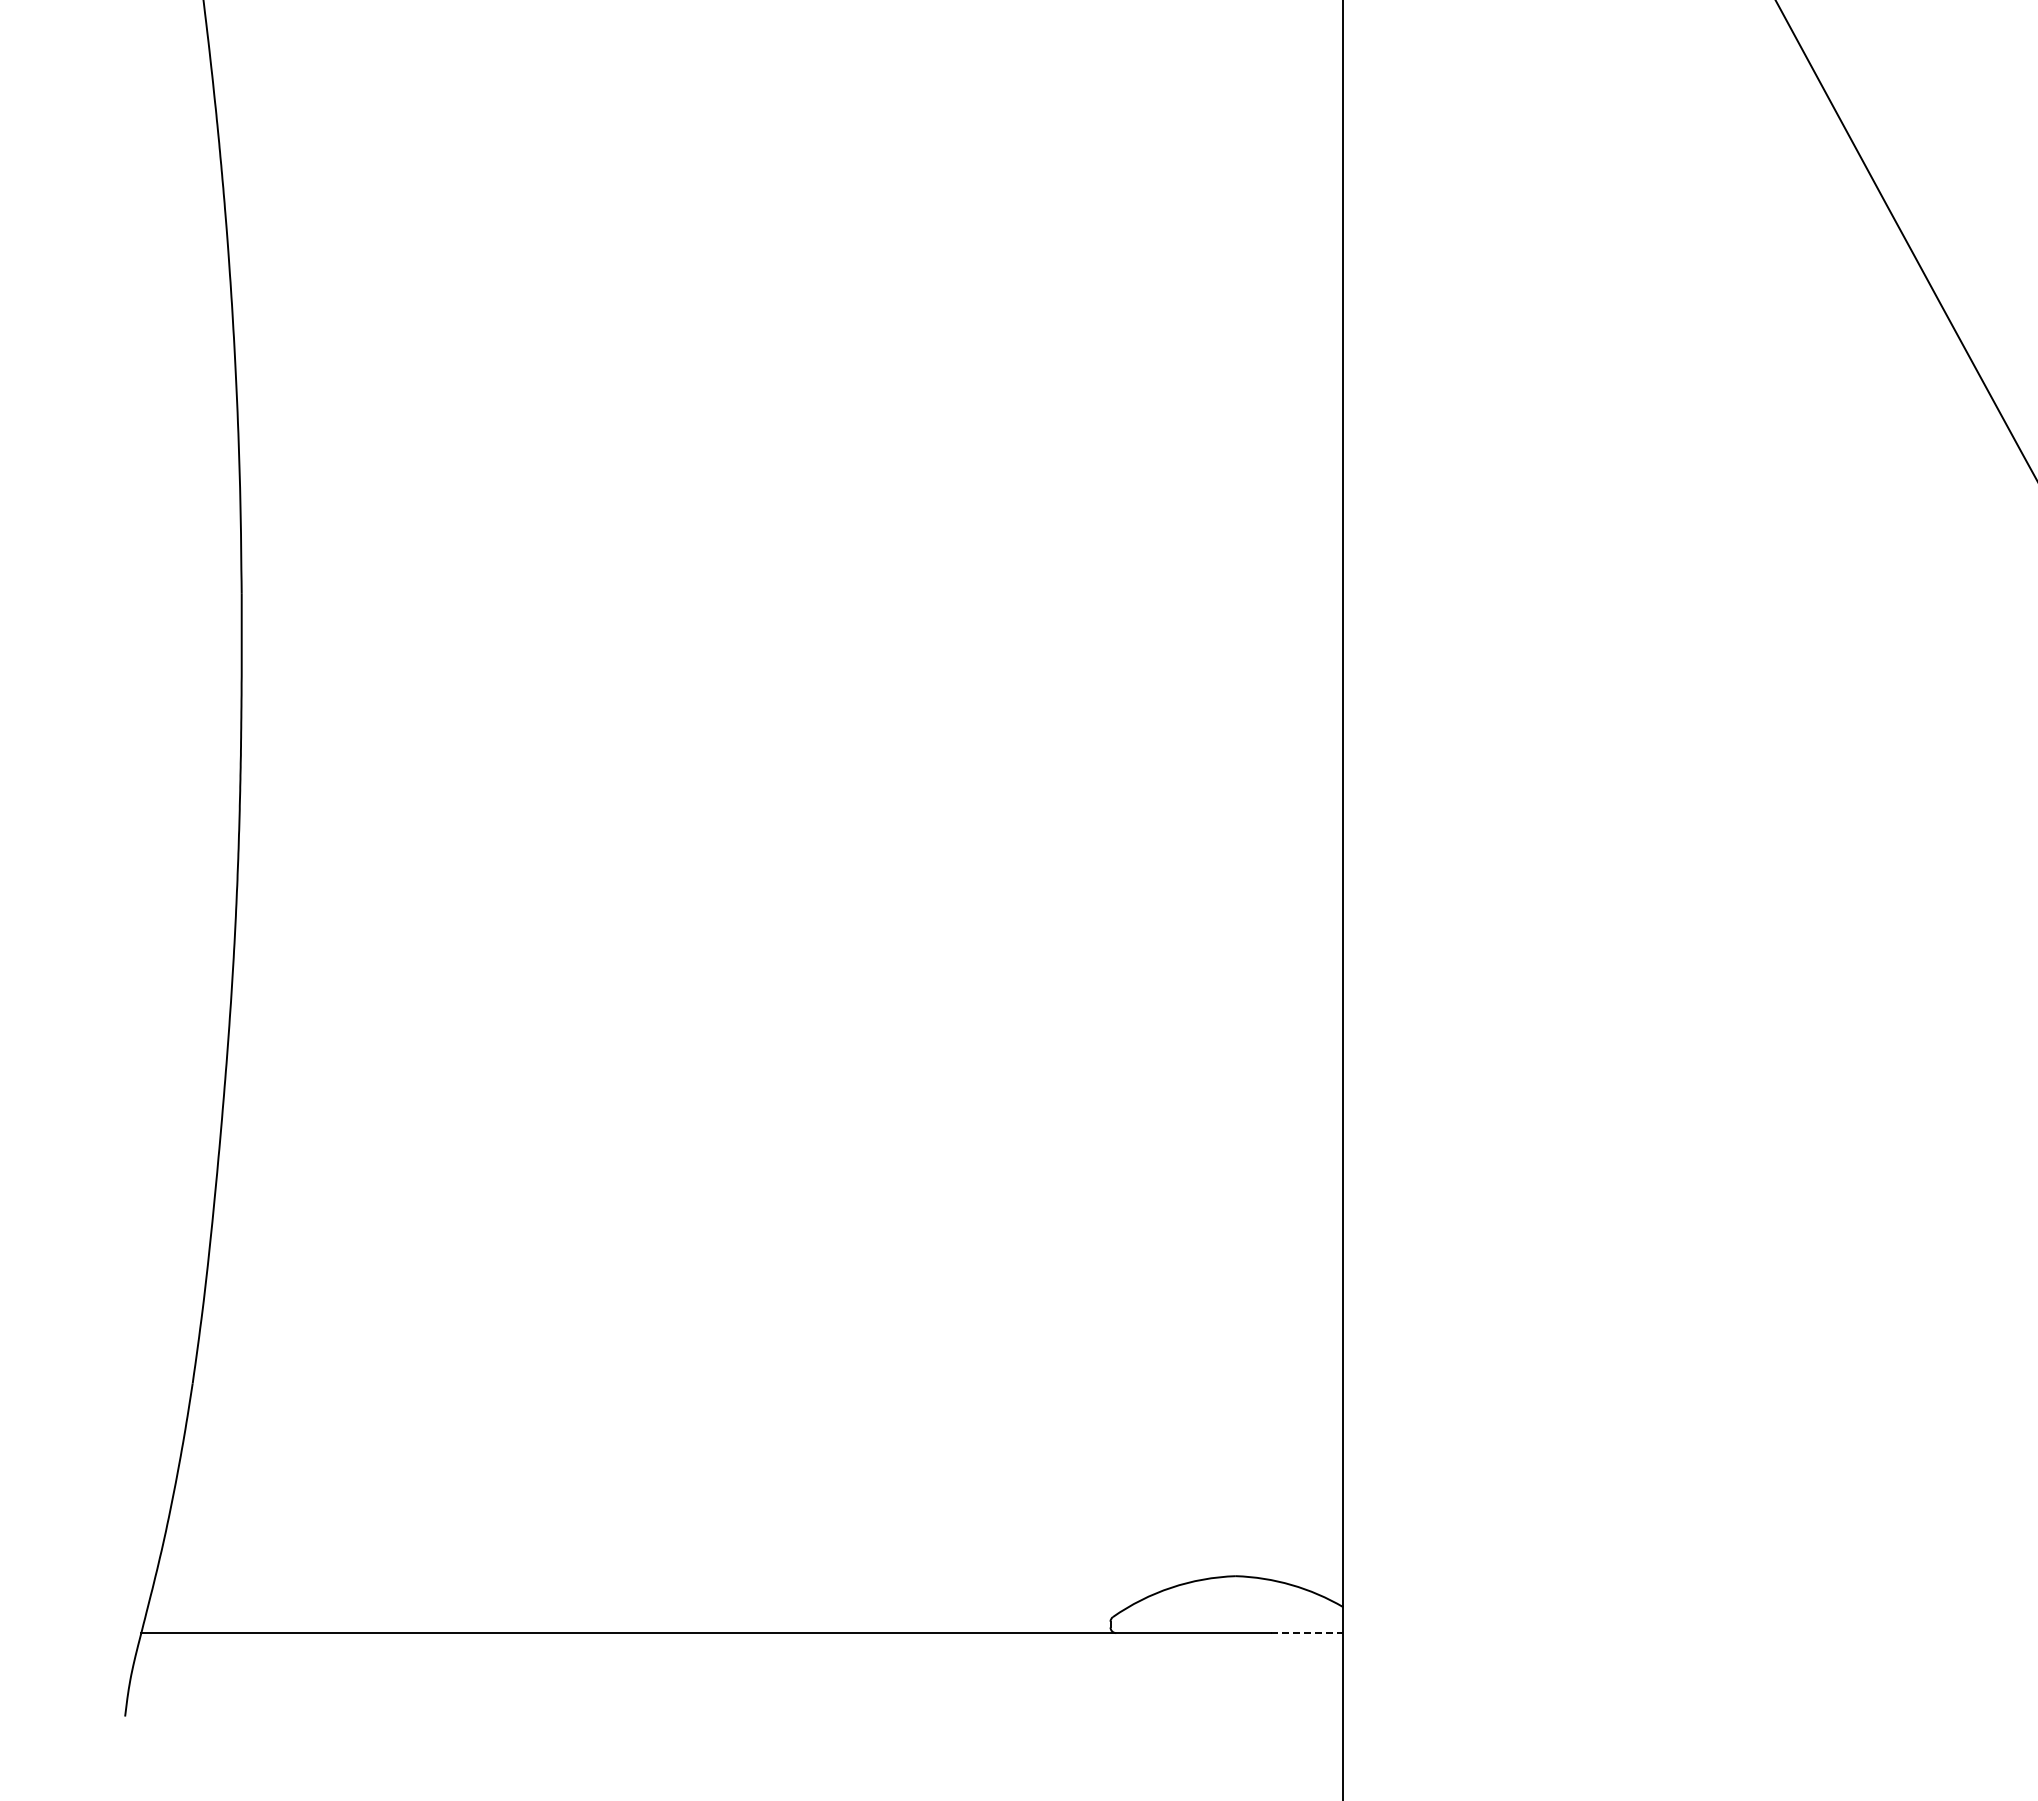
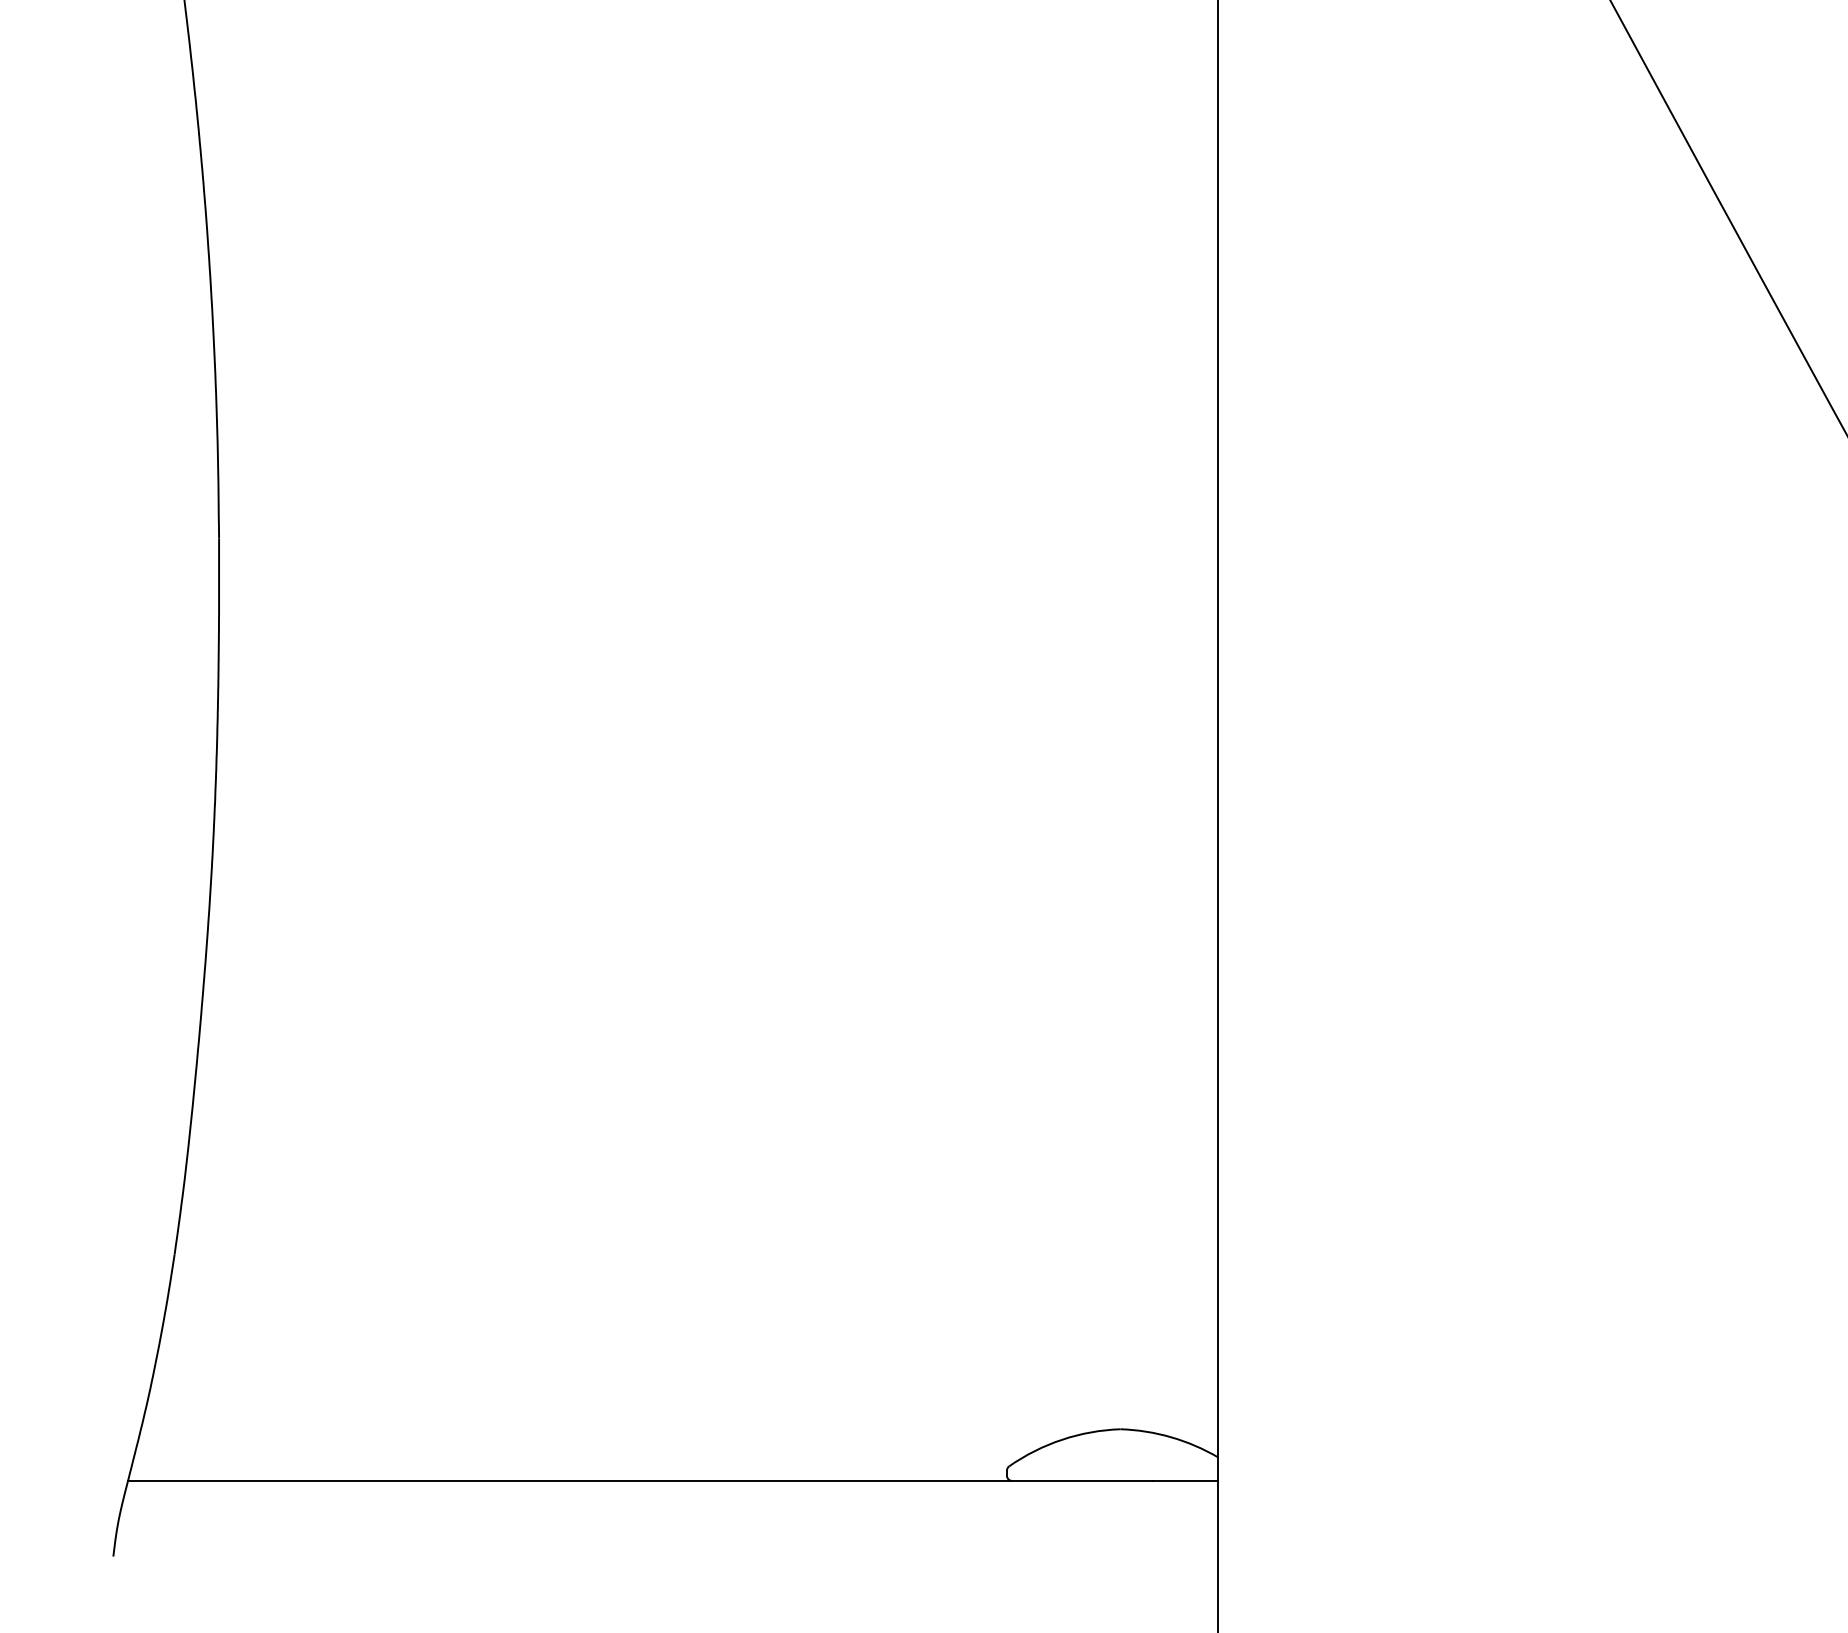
line: (1307, 1633) -> (1185, 1481), dashed -> solid

